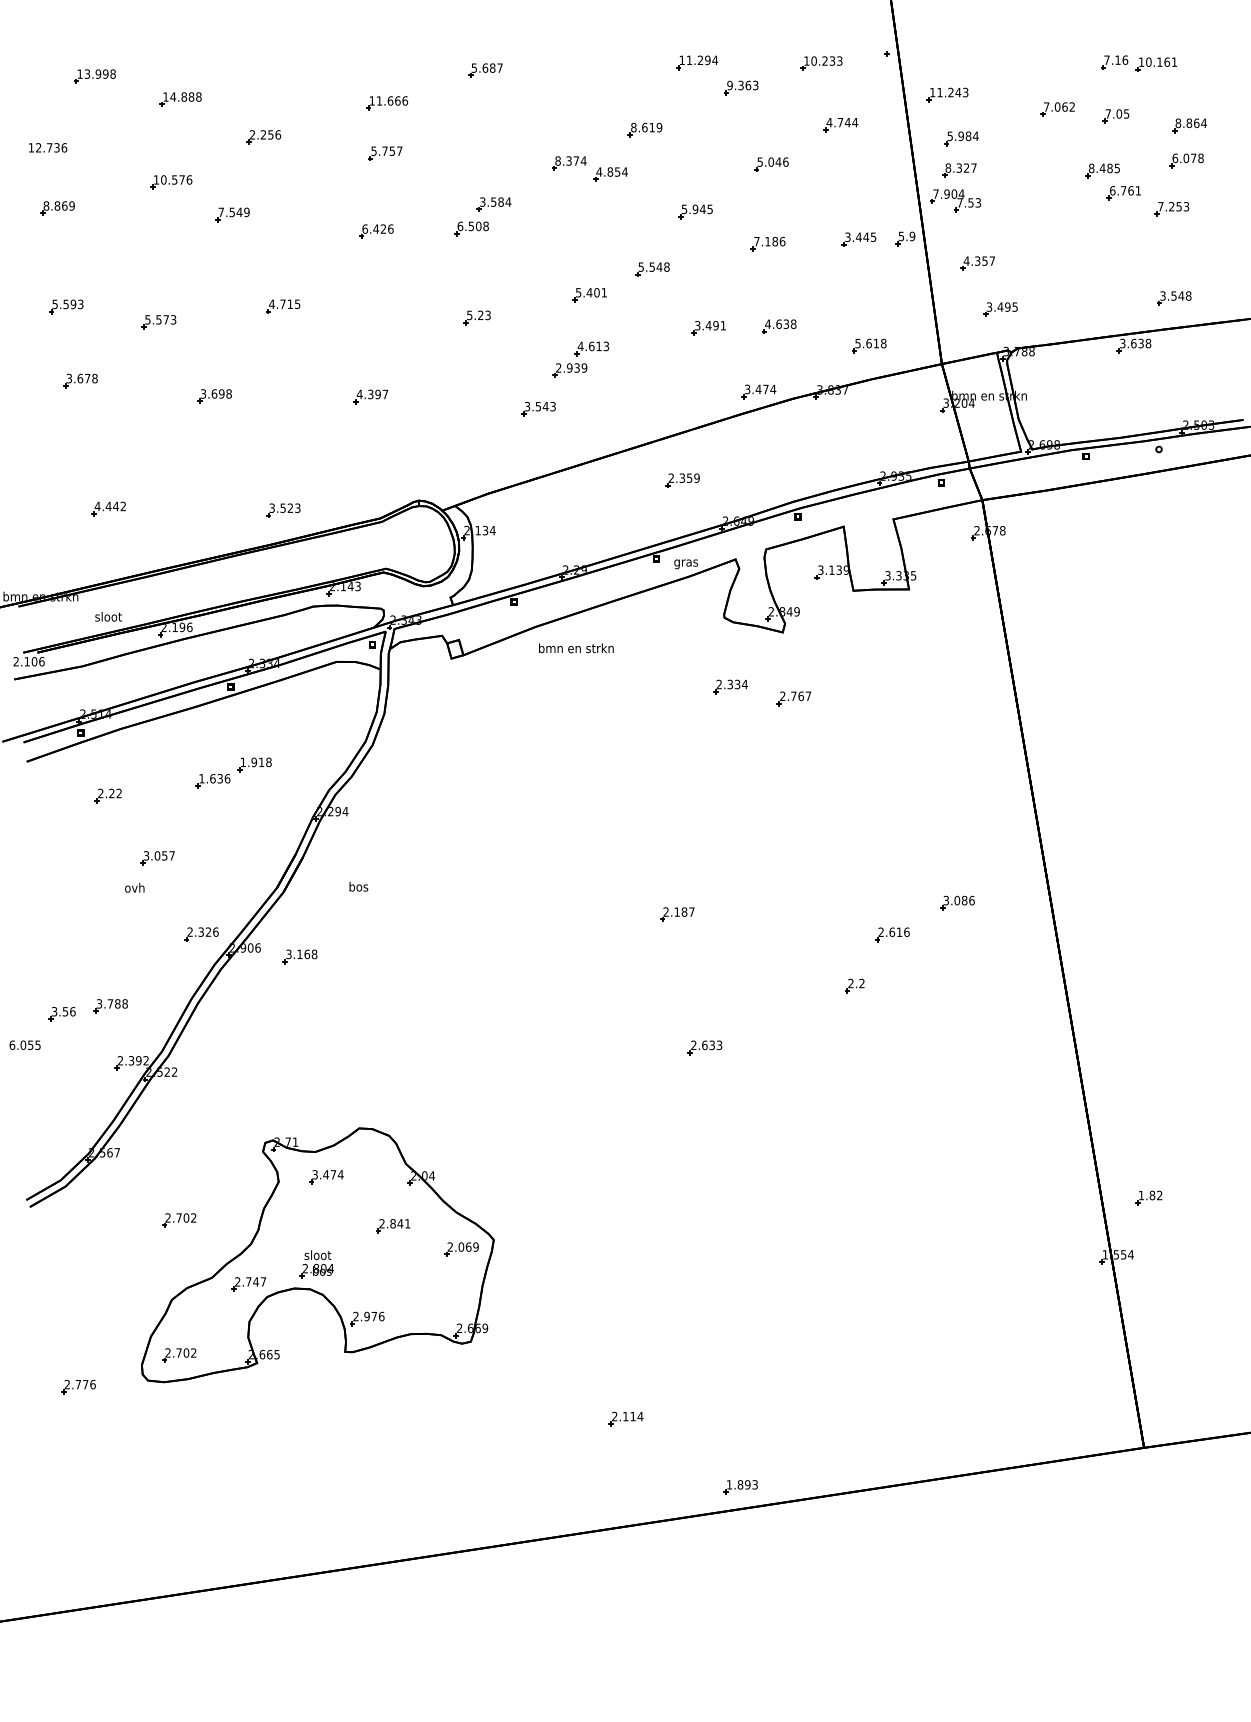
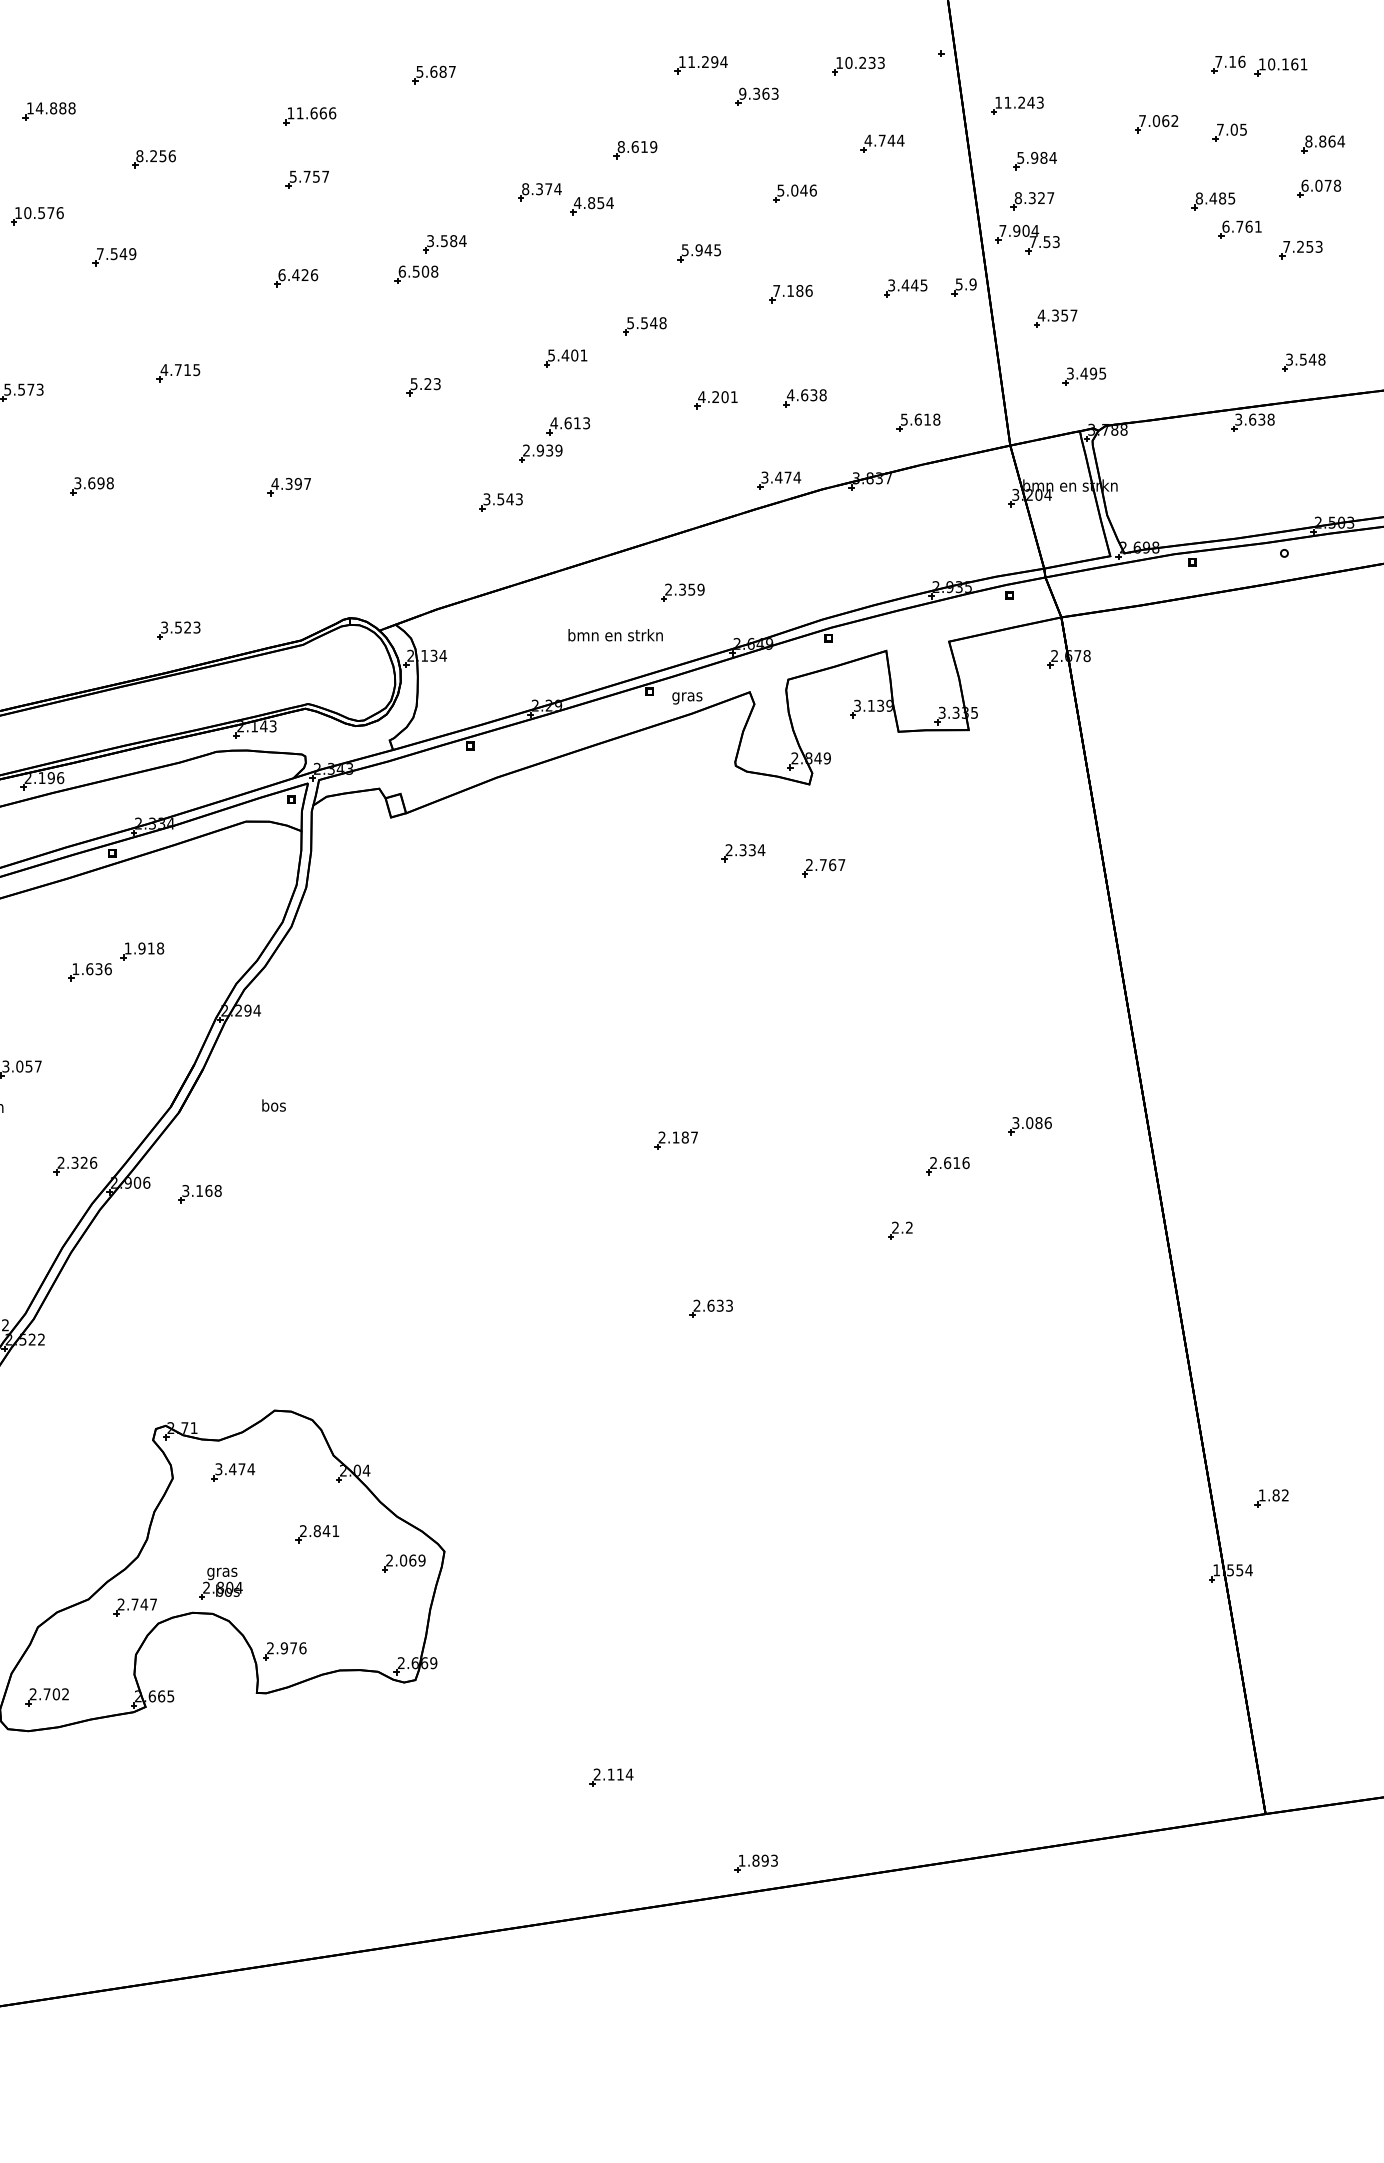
text: (252, 134) -> (139, 155), 2.256 -> 8.256
text: (706, 325) -> (713, 396), 3.491 -> 4.201
text: (576, 648) -> (615, 635), moved
part: (179, 1220) -> (47, 1526), removed
text: (317, 1256) -> (221, 1572), sloot -> gras

